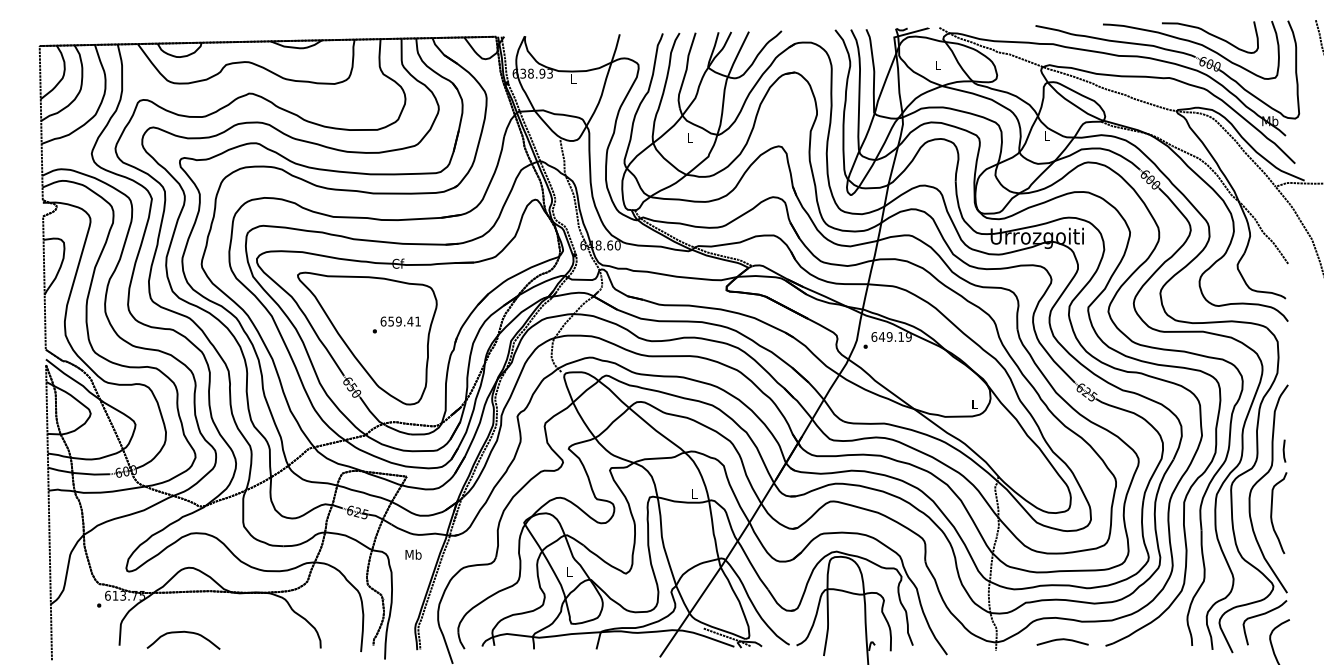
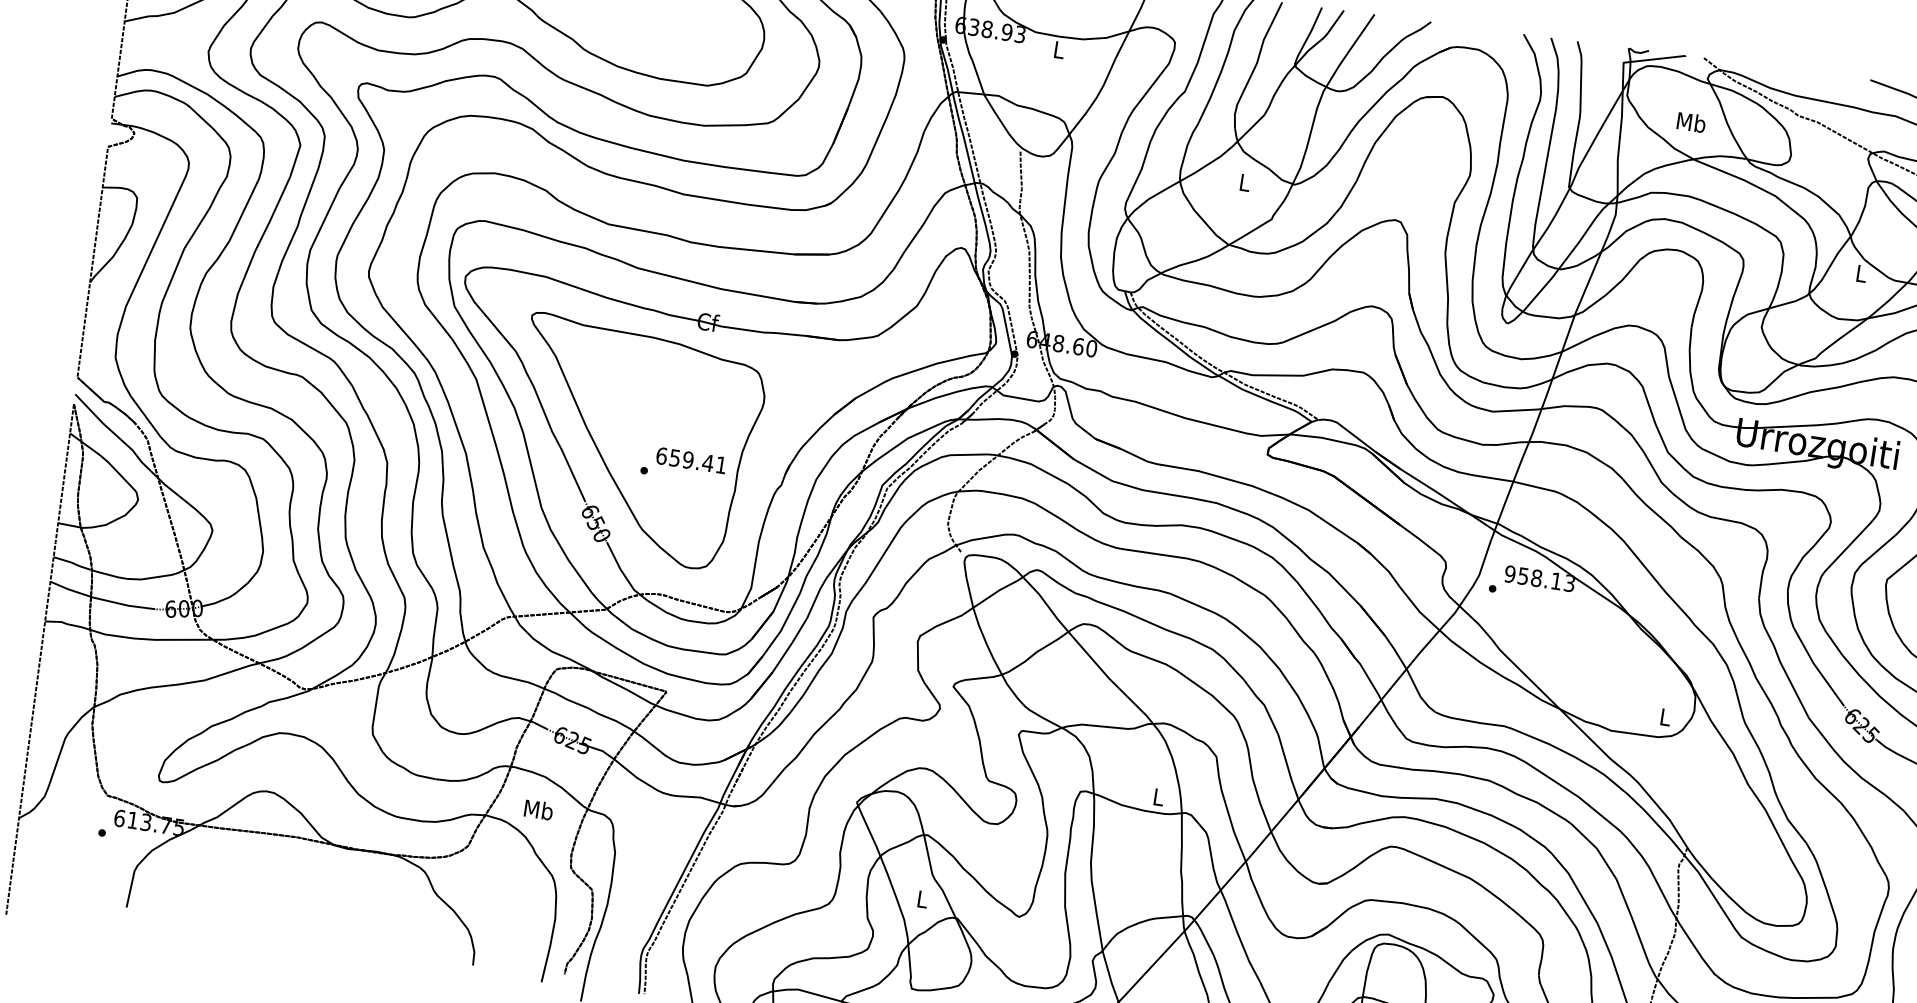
text: (937, 65) -> (1690, 122), L -> Mb
text: (396, 324) -> (683, 464), moved
text: (891, 336) -> (1539, 577), 649.19 -> 958.13
text: (413, 554) -> (538, 809), moved
curve: (183, 632) -> (240, 901), removed

